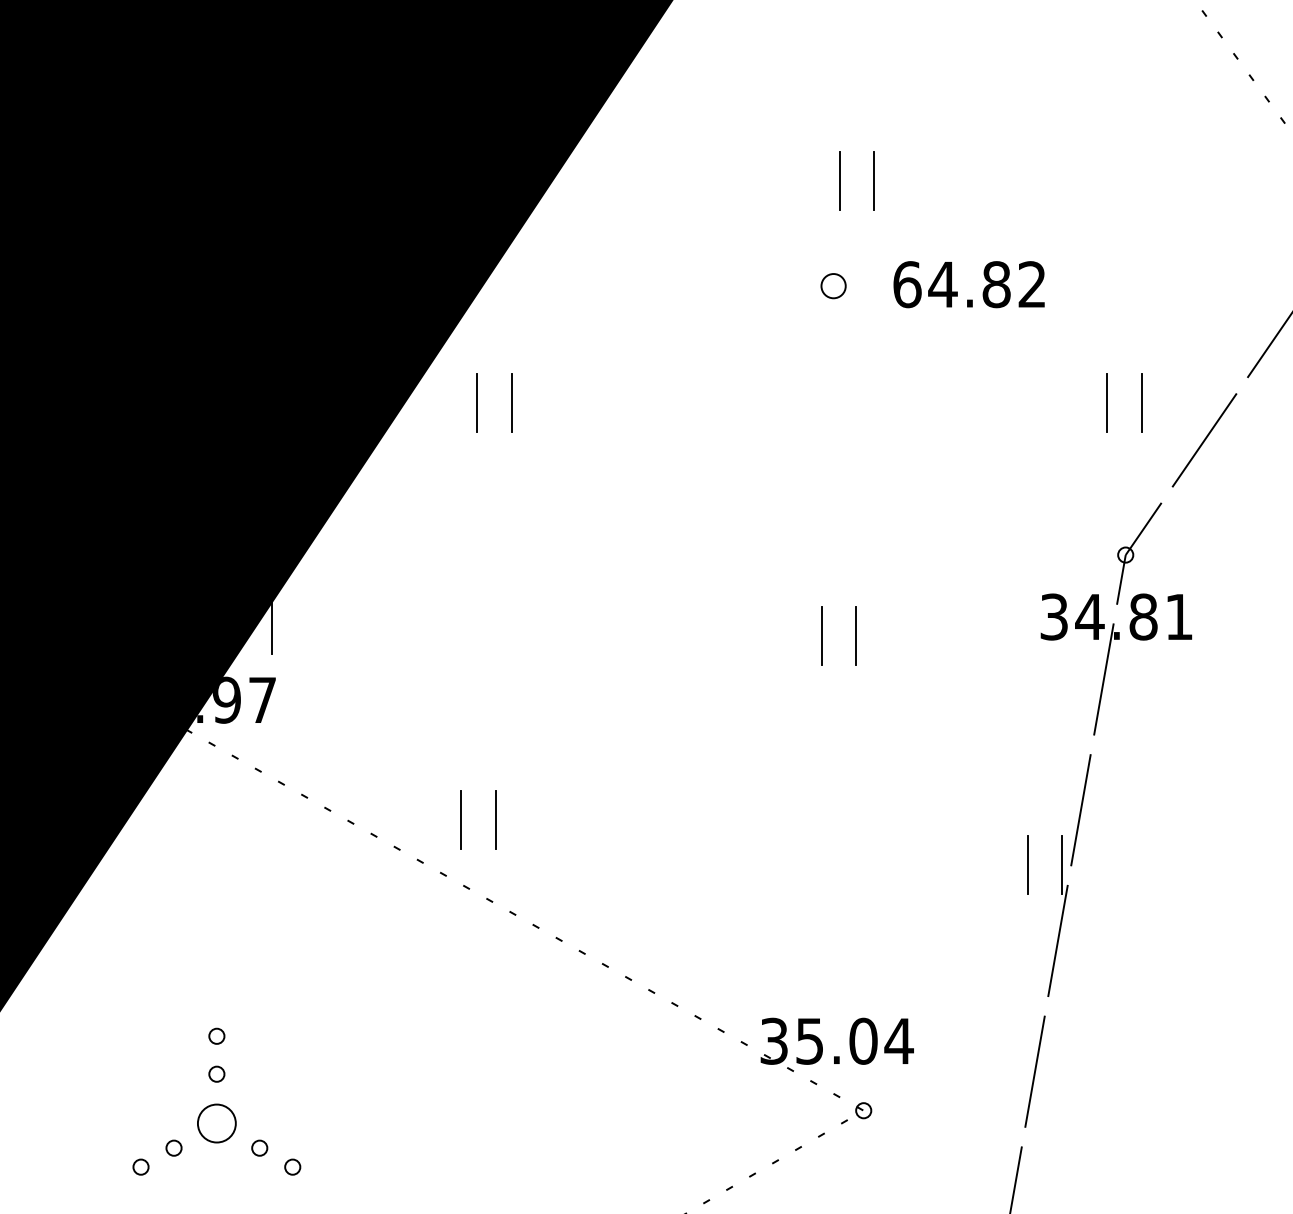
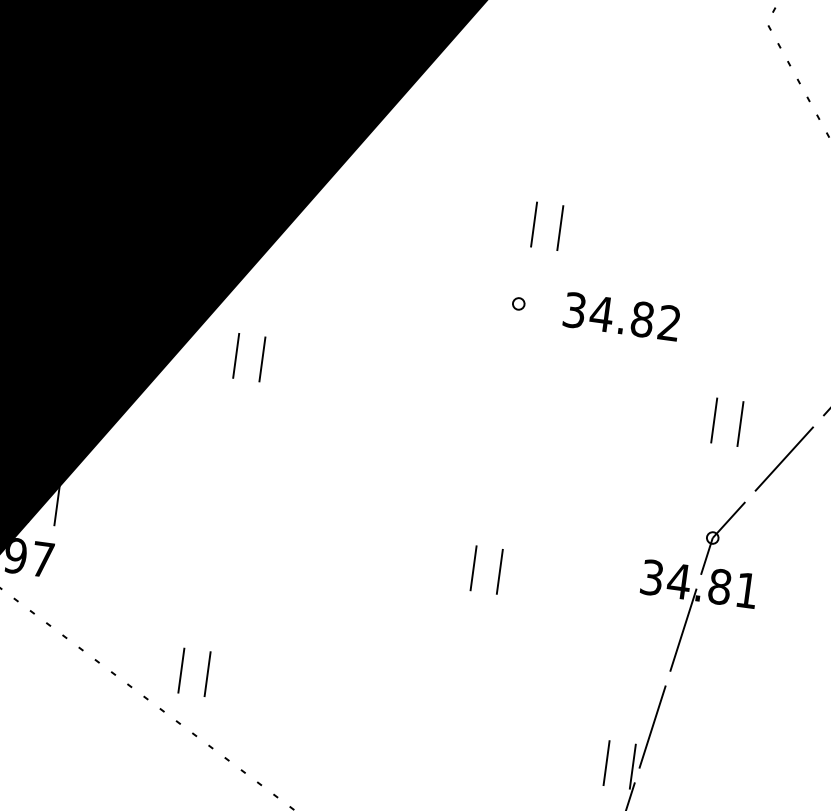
text: (907, 284) -> (574, 310), 64.82 -> 34.82
part: (833, 285) -> (518, 303), size x0.62

